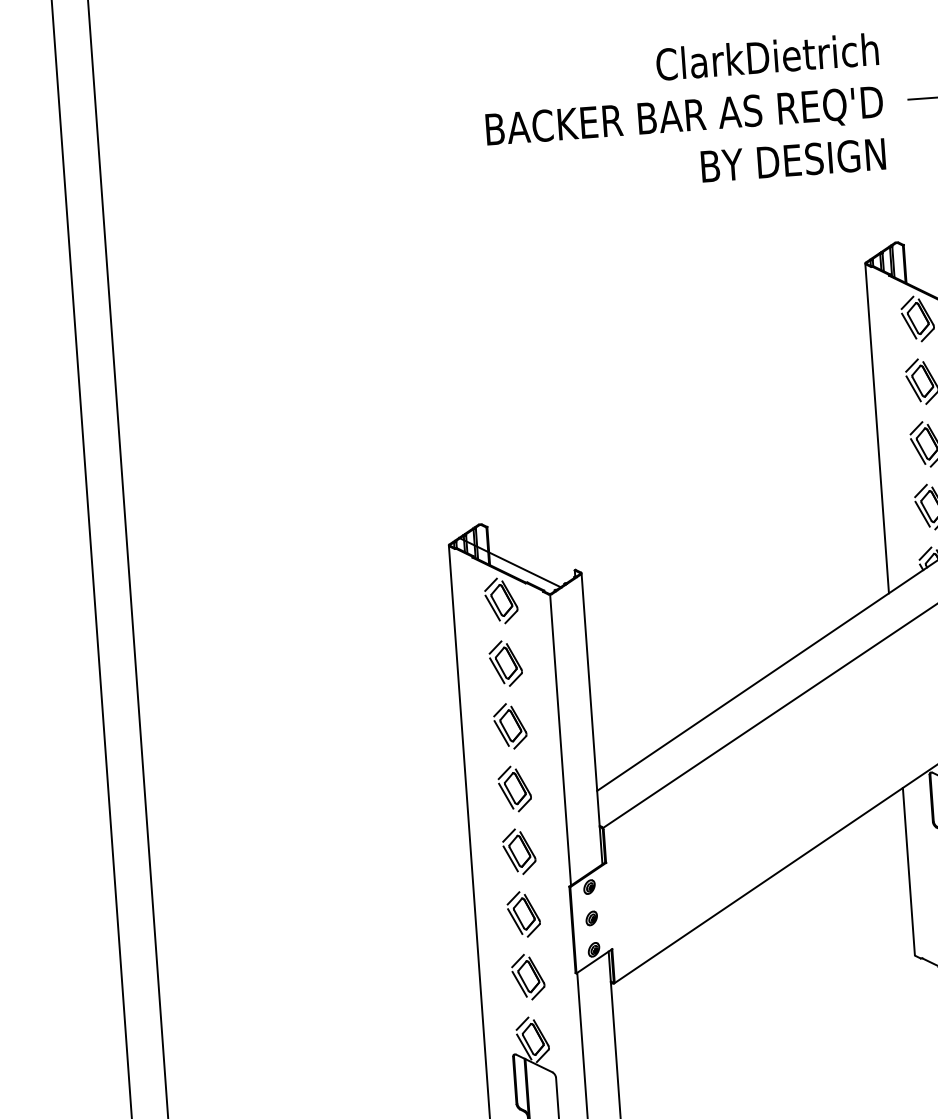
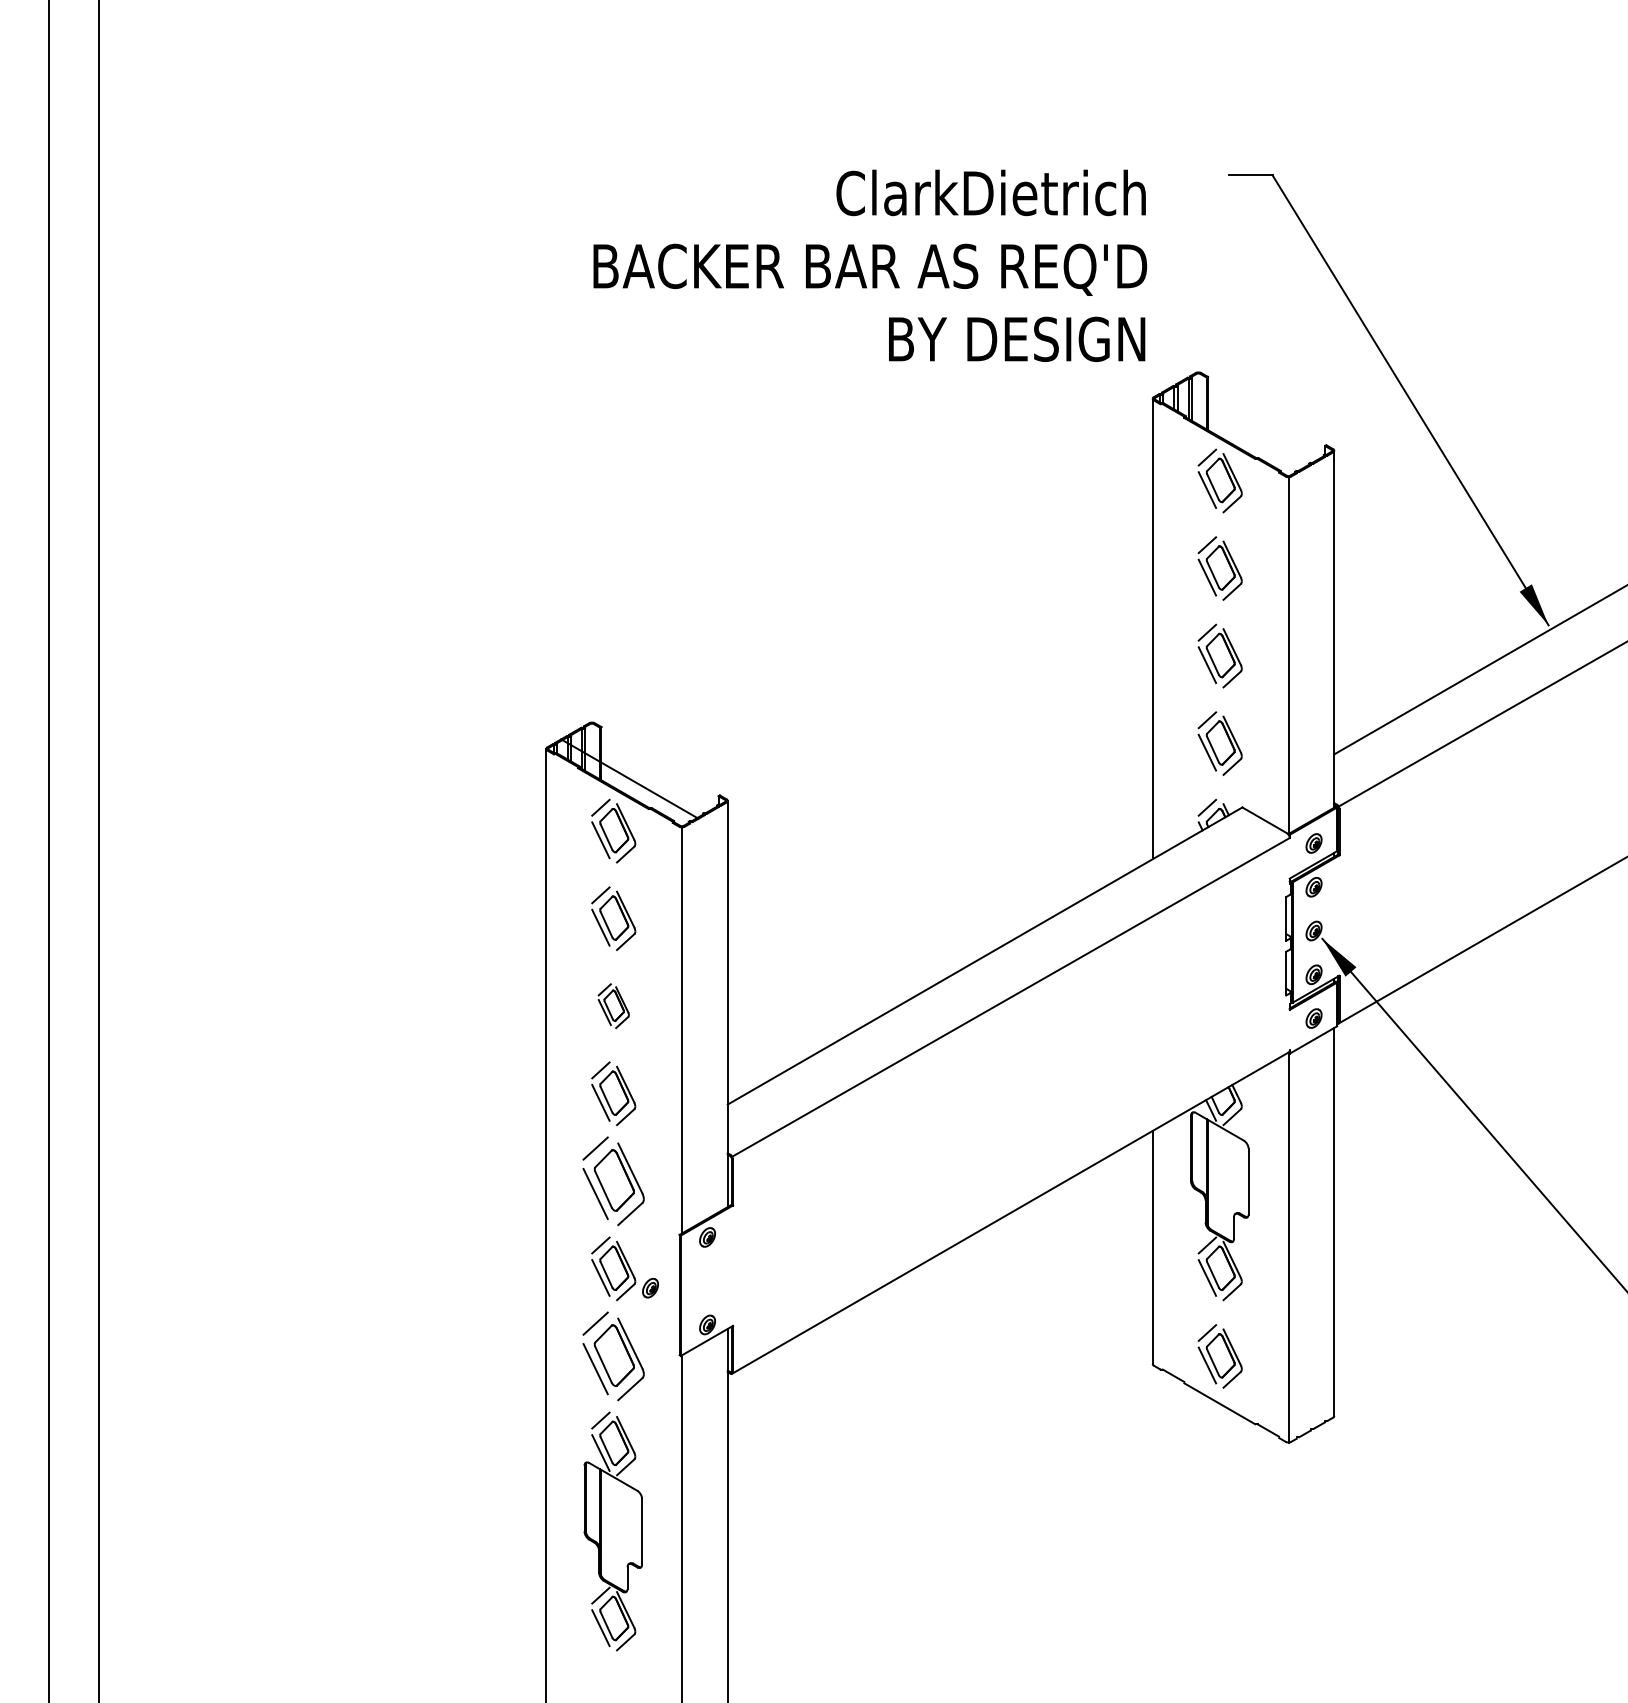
text: (684, 115) -> (870, 265), moved
part: (510, 725) -> (613, 1005), size x0.7
part: (519, 851) -> (613, 1181), size x1.4
part: (591, 917) -> (650, 1287), moved
part: (528, 977) -> (613, 1356), size x1.4

